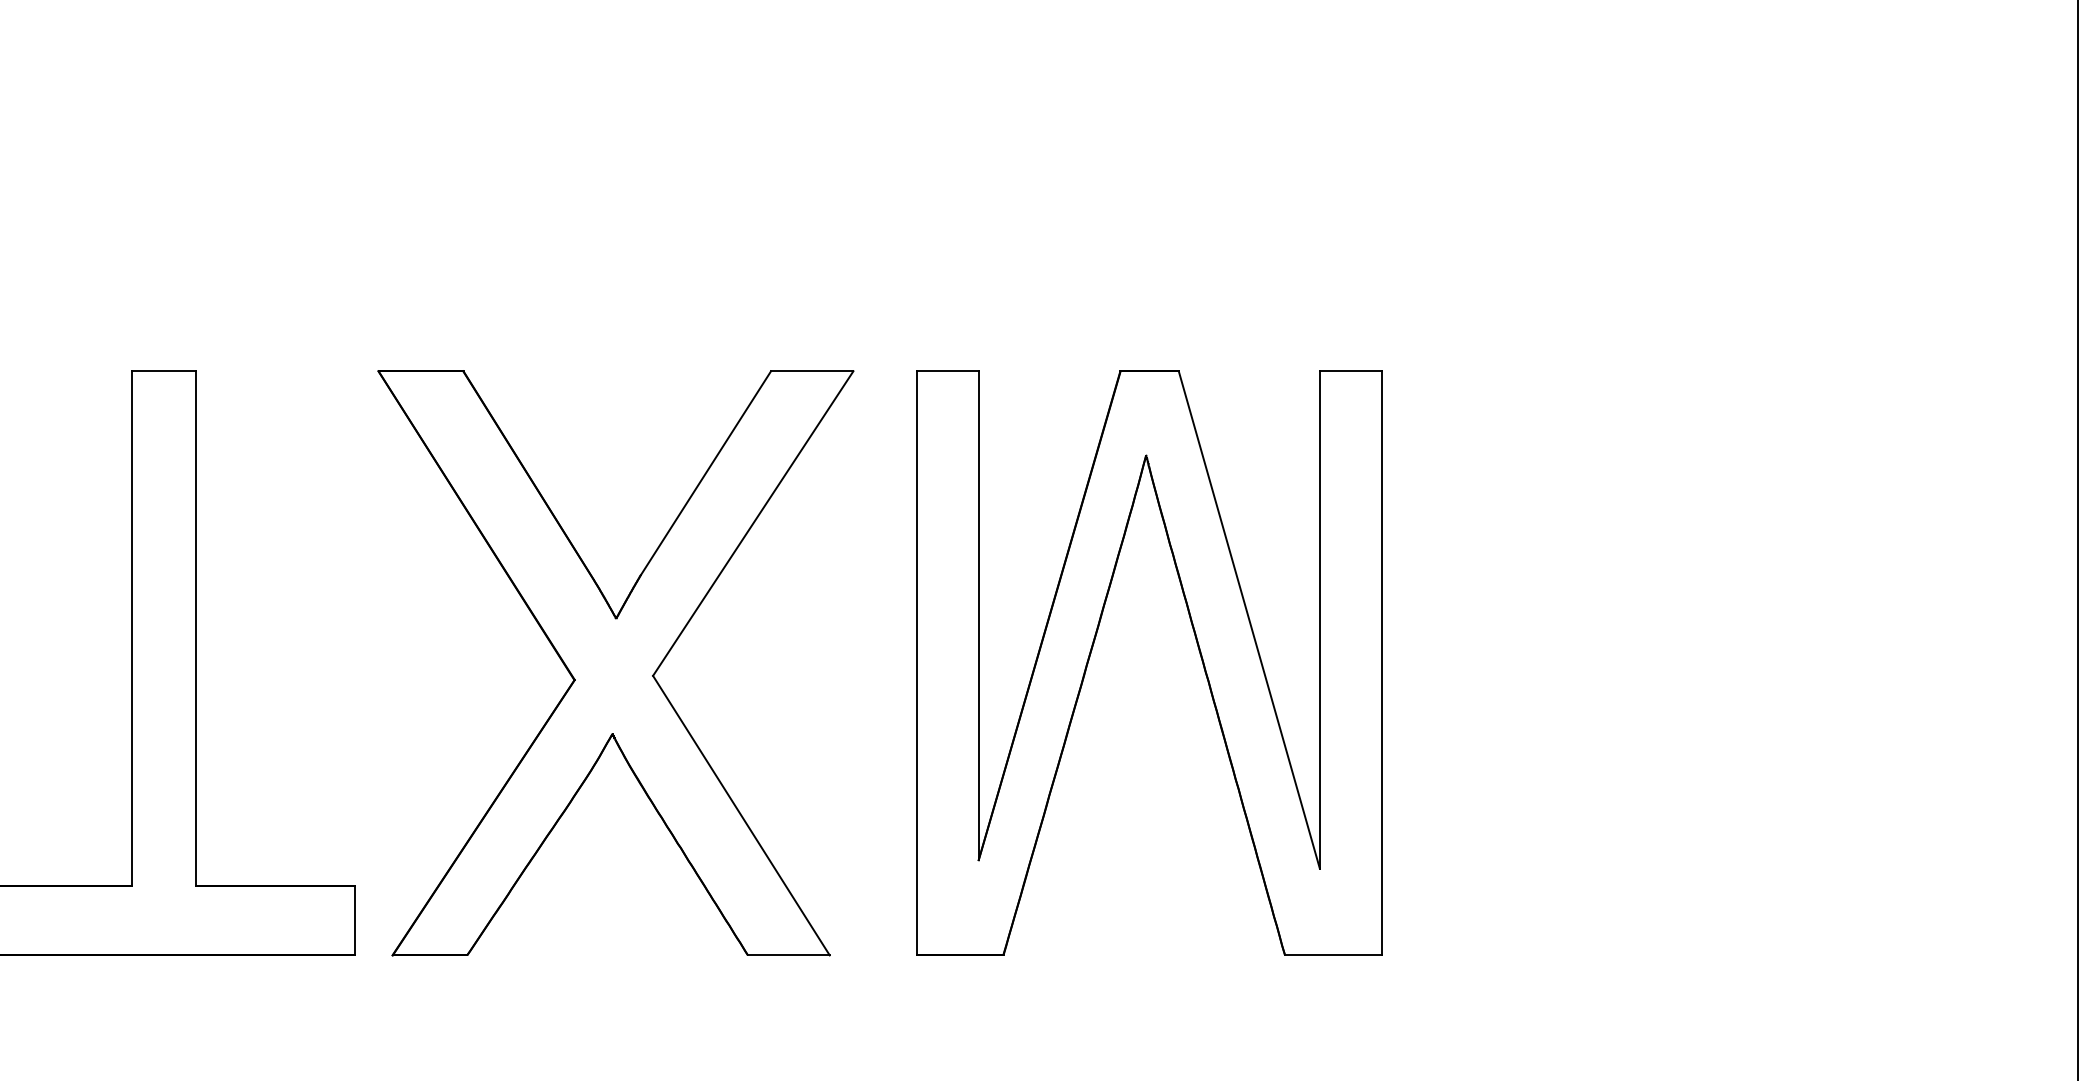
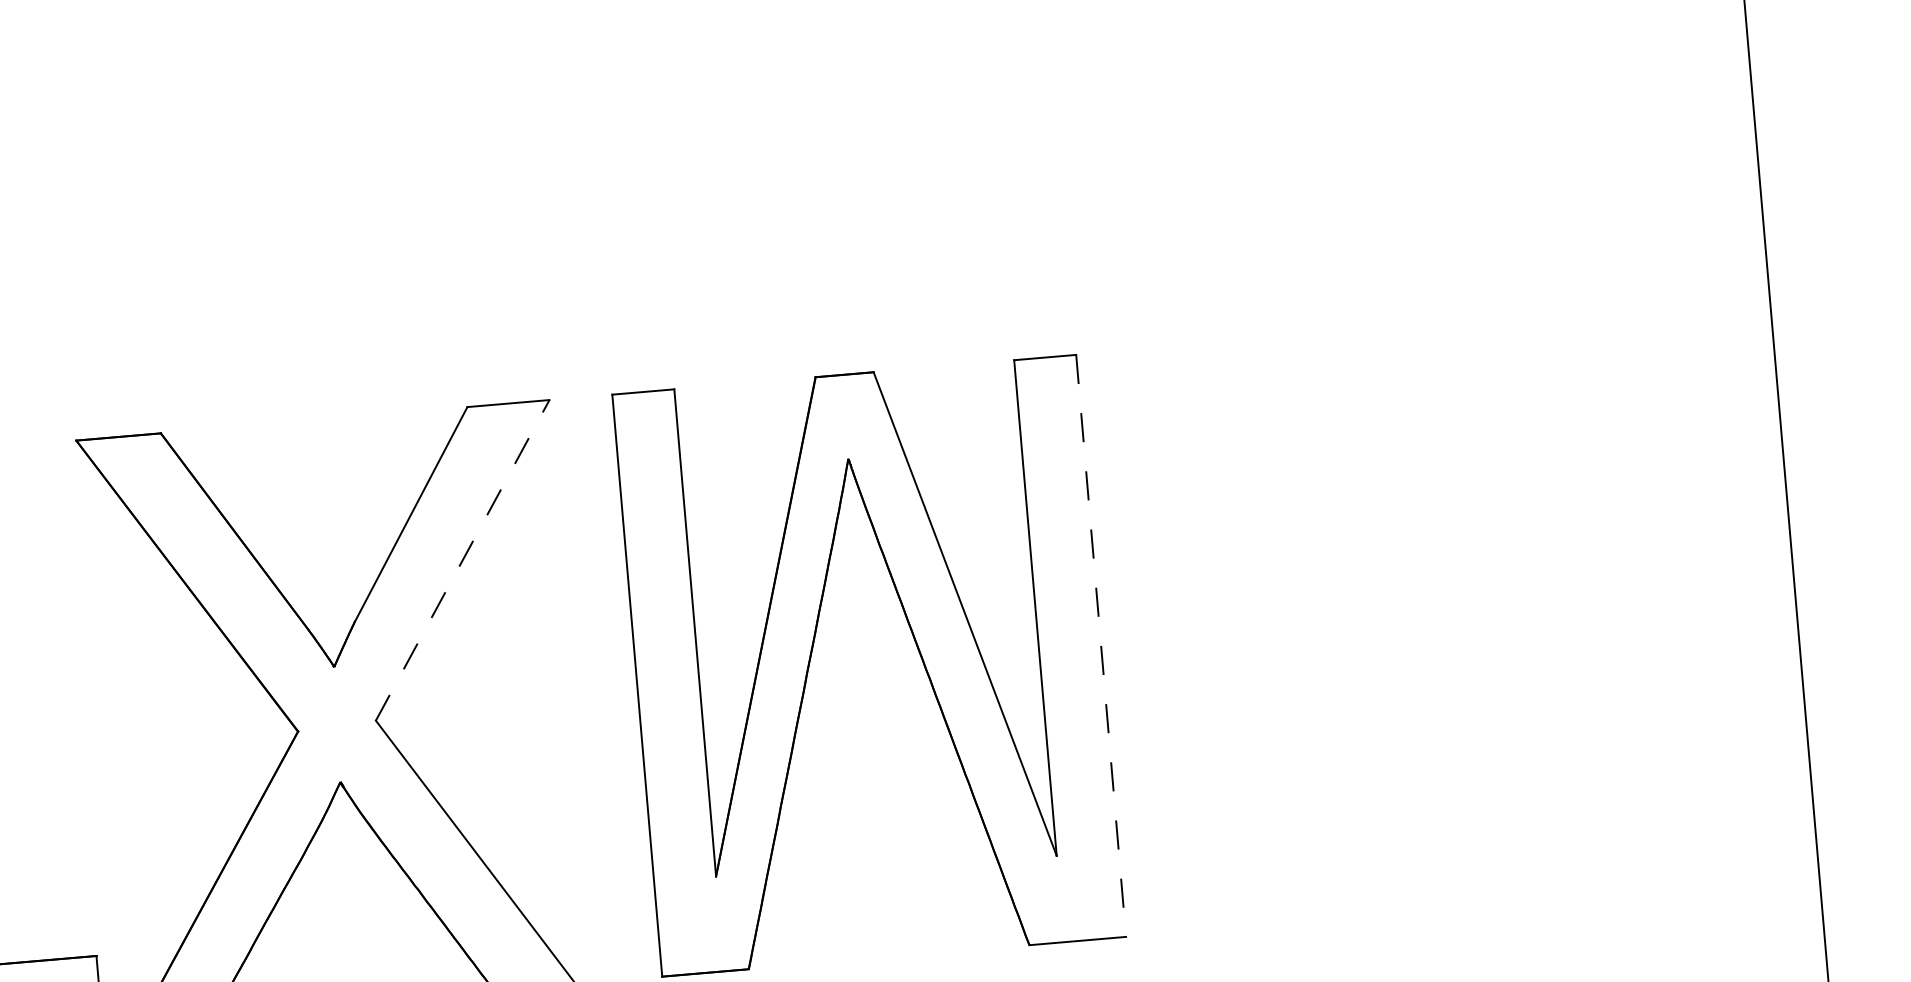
line: (753, 523) -> (462, 560), solid -> dashed
line: (1382, 663) -> (1101, 646), solid -> dashed

